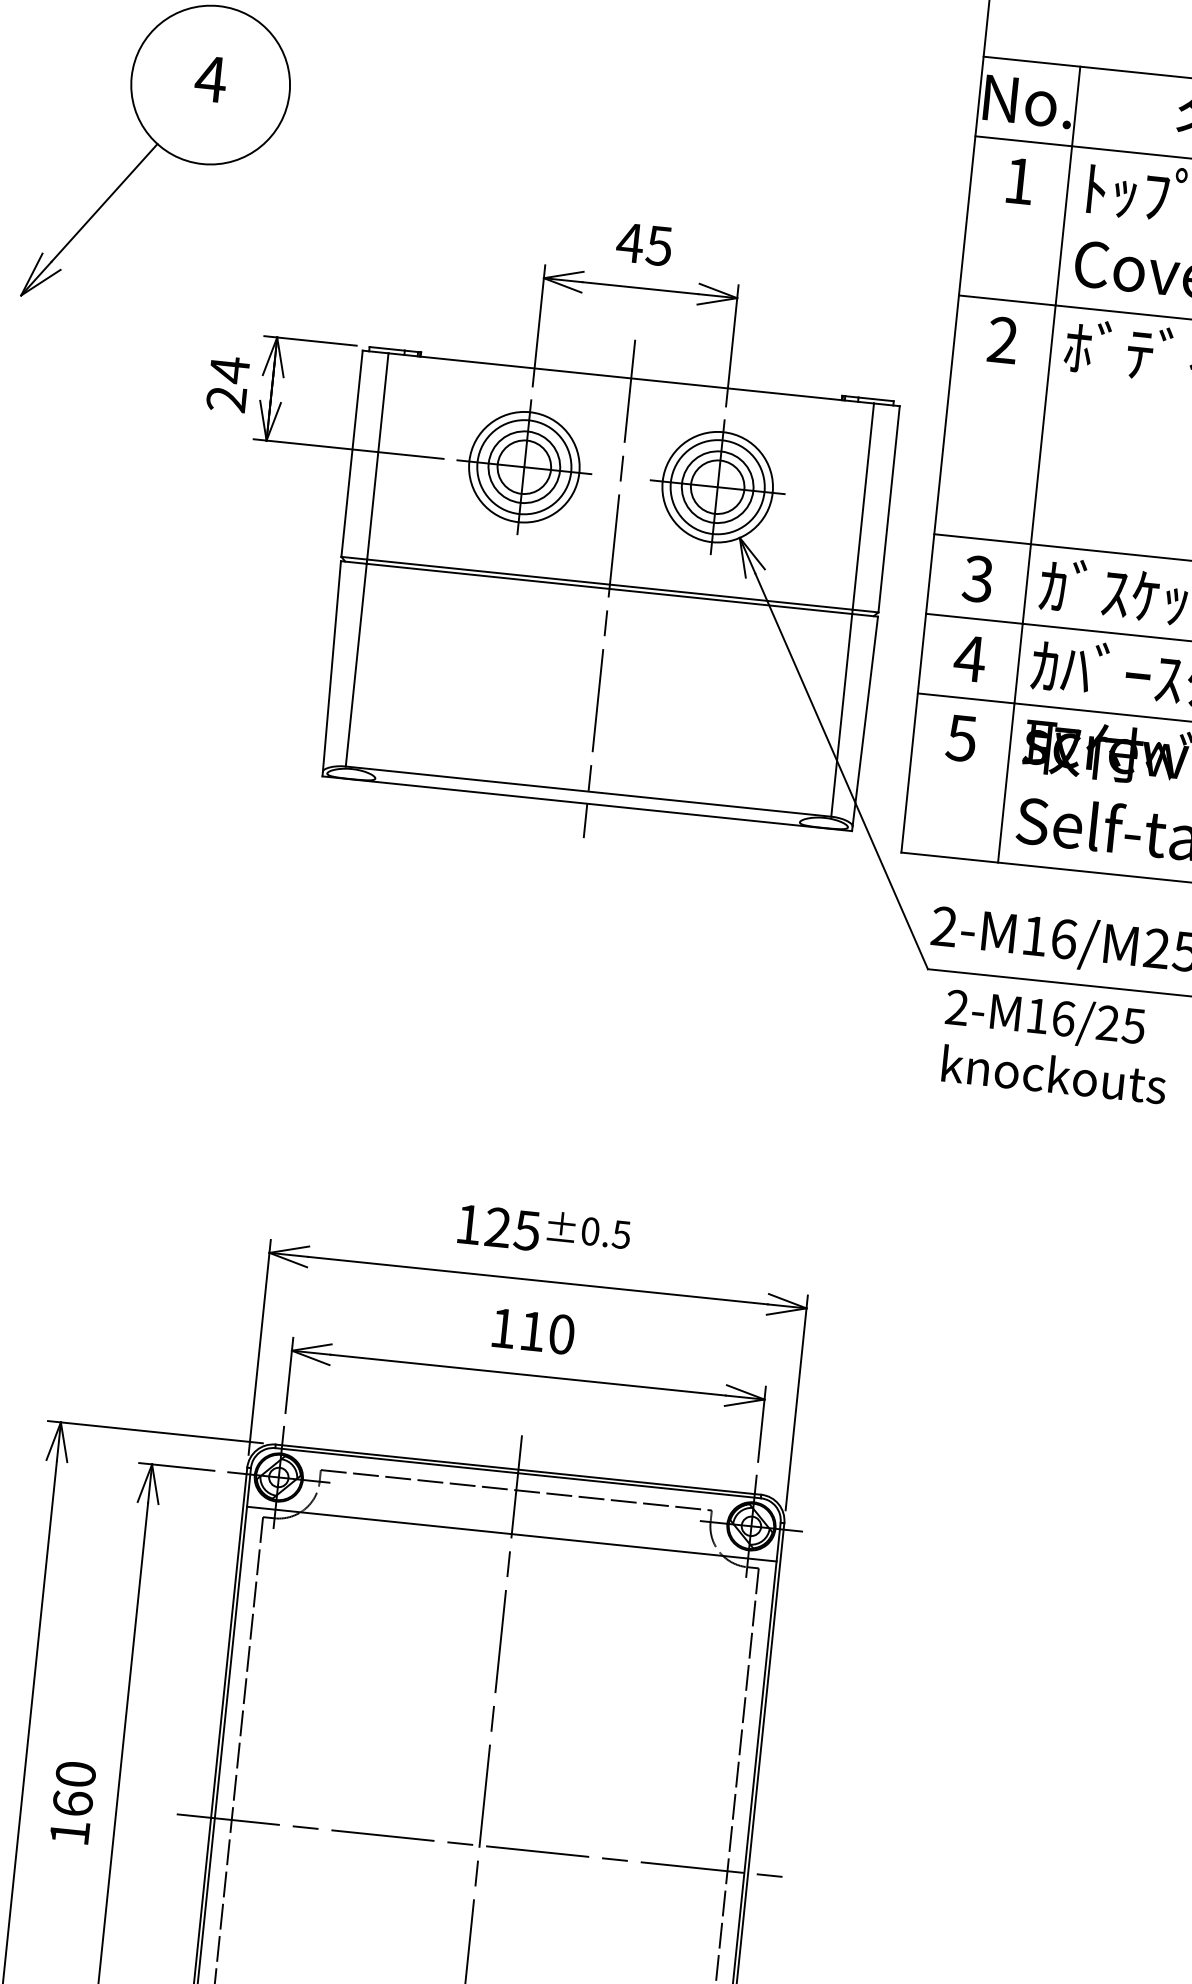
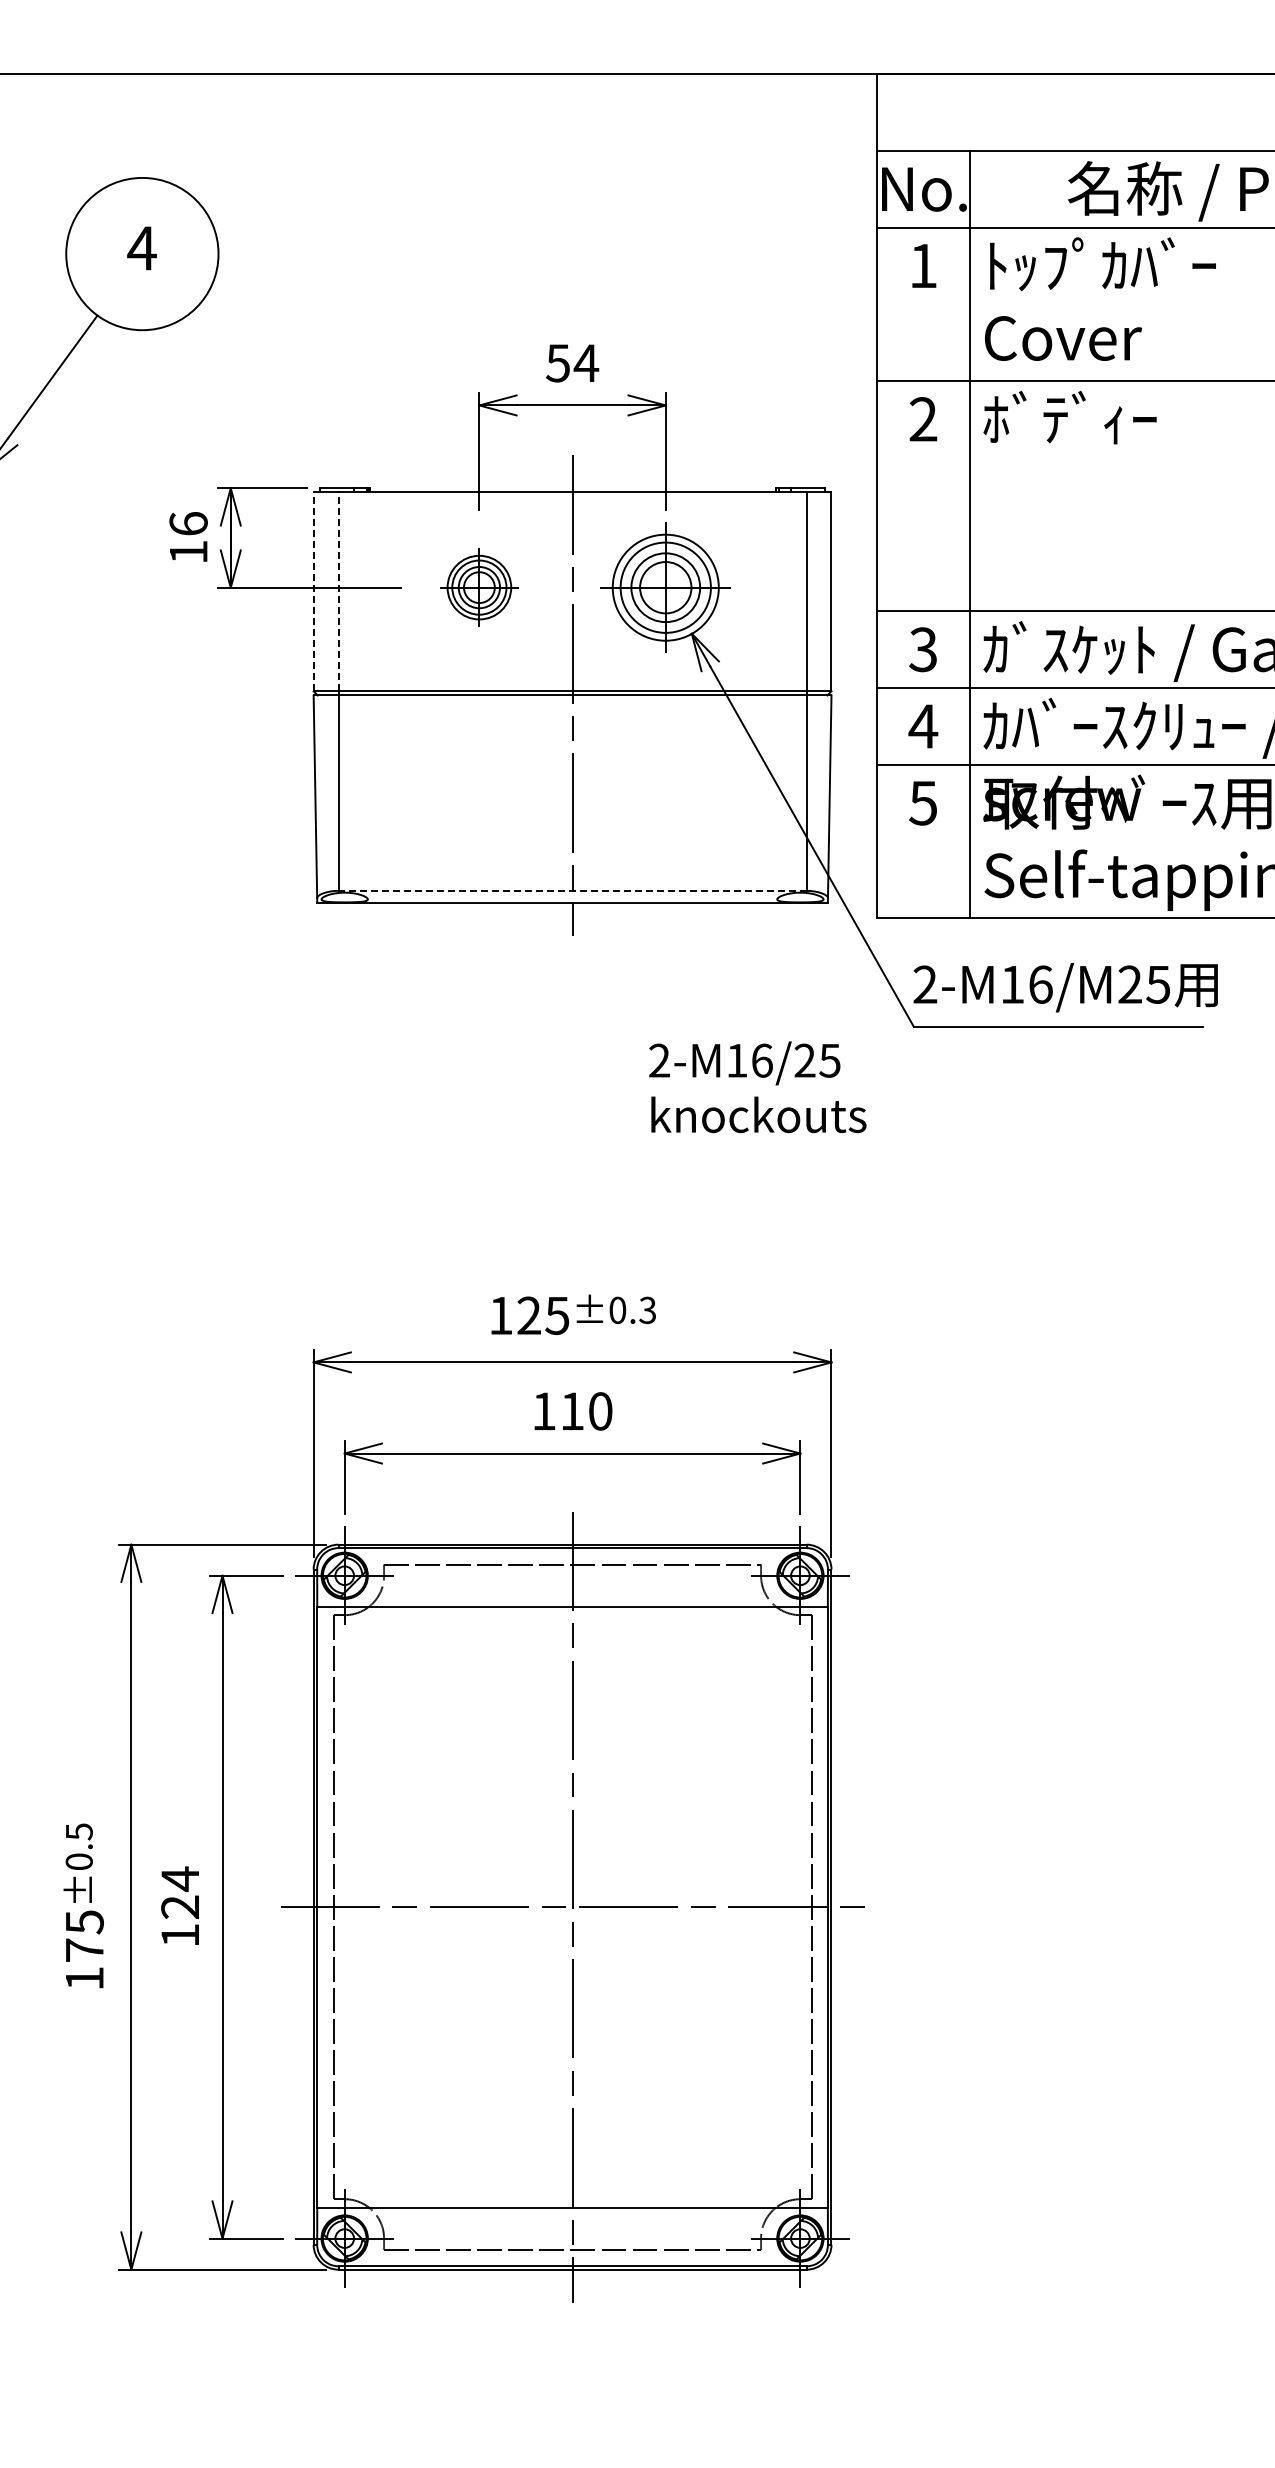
text: (644, 244) -> (572, 363), 45 -> 54
text: (228, 383) -> (188, 537), 24 -> 16
line: (351, 453) -> (313, 591), solid -> dashed
line: (377, 456) -> (338, 591), solid -> dashed
part: (524, 467) -> (479, 587), size x0.6
line: (588, 791) -> (572, 890), solid -> dashed
text: (1055, 1045) -> (757, 1087), moved
text: (622, 1233) -> (648, 1309), ±0.5 -> ±0.3
text: (74, 1788) -> (180, 1892), 160 -> 124

